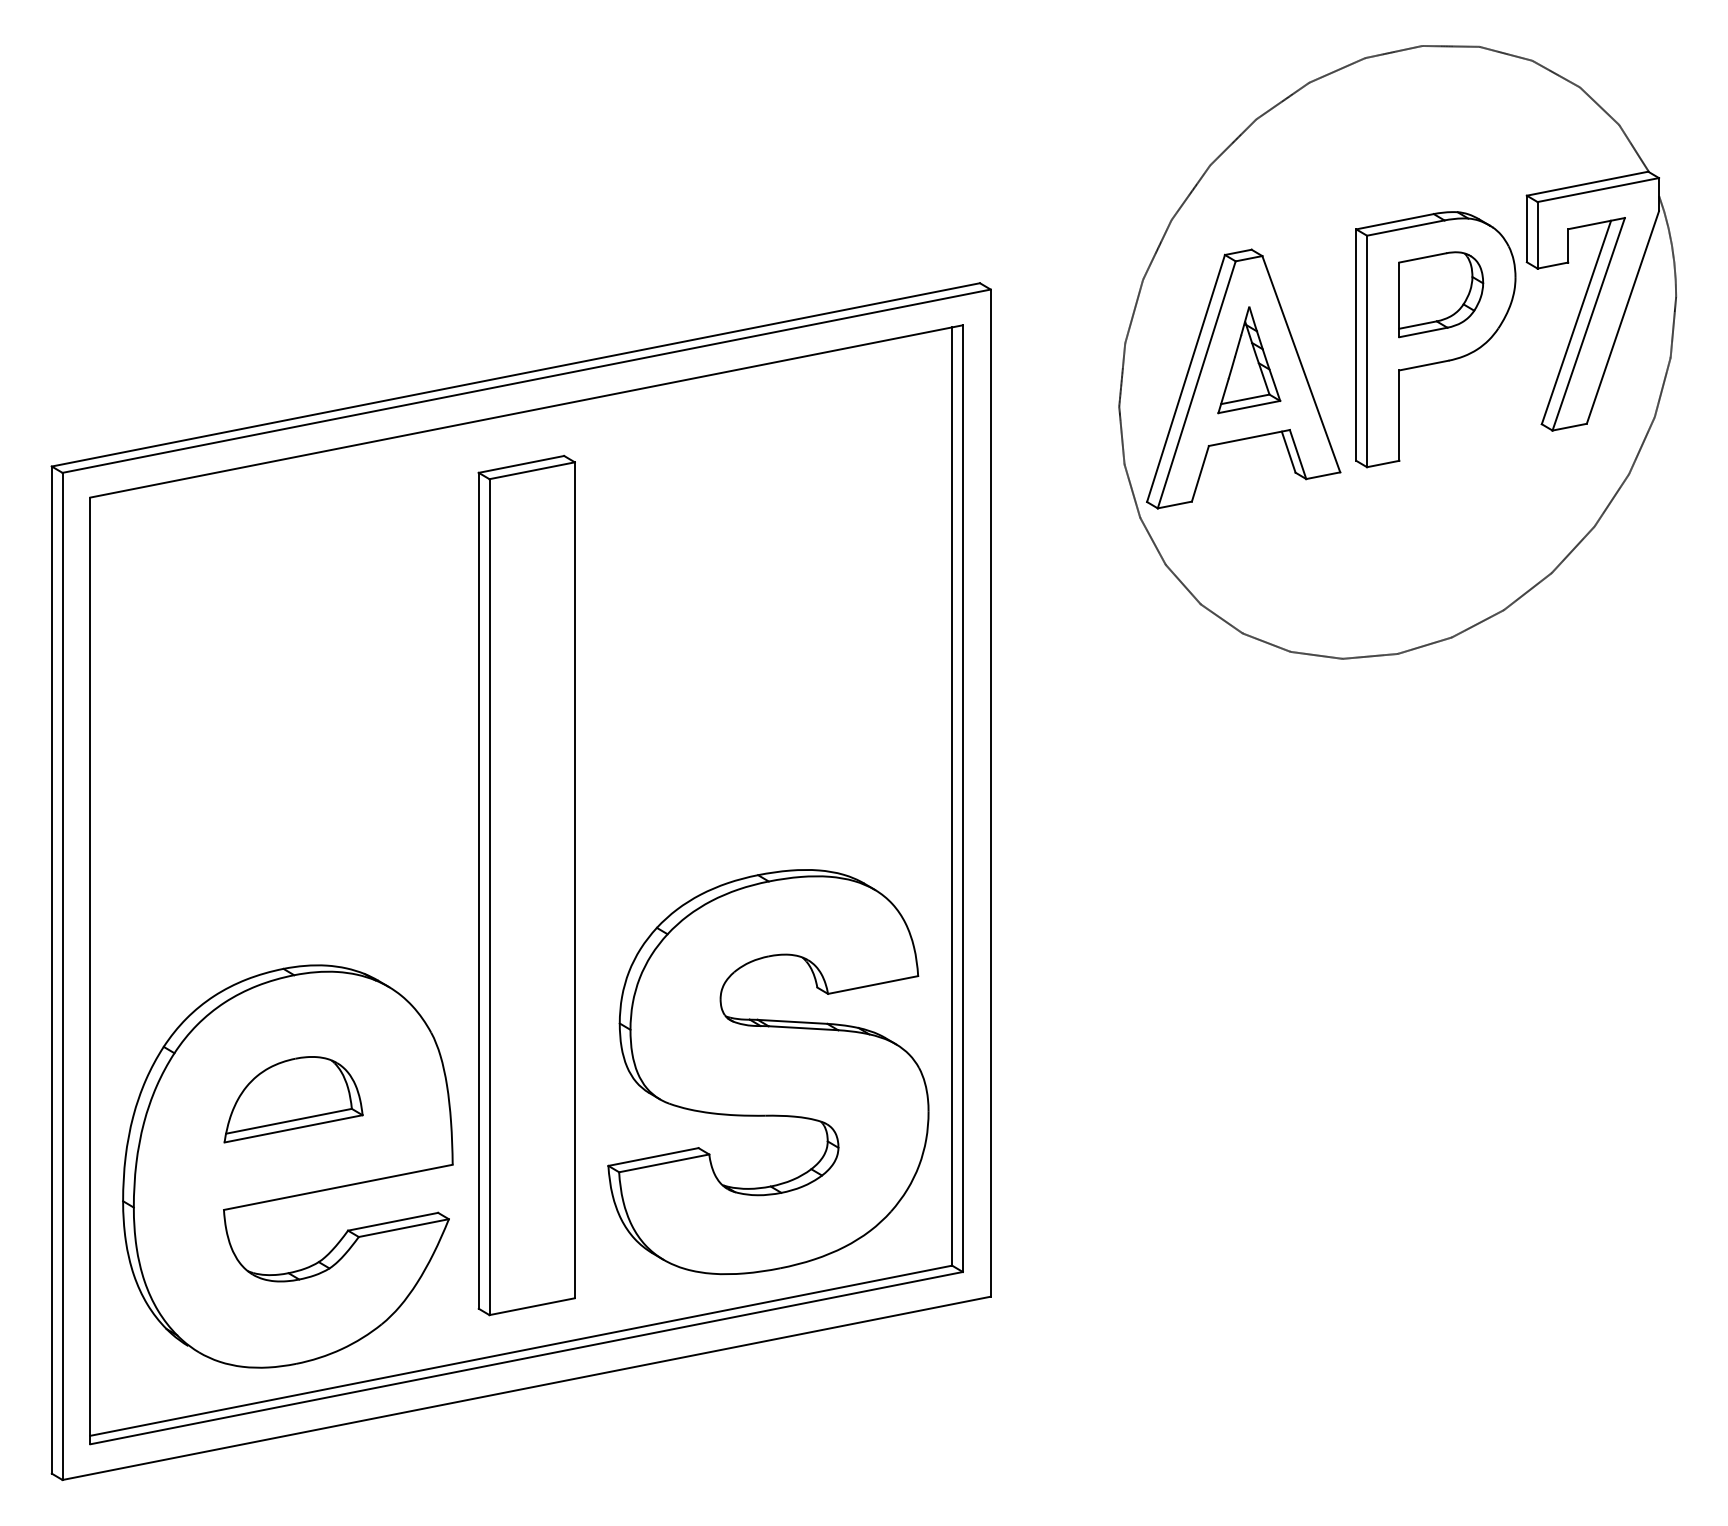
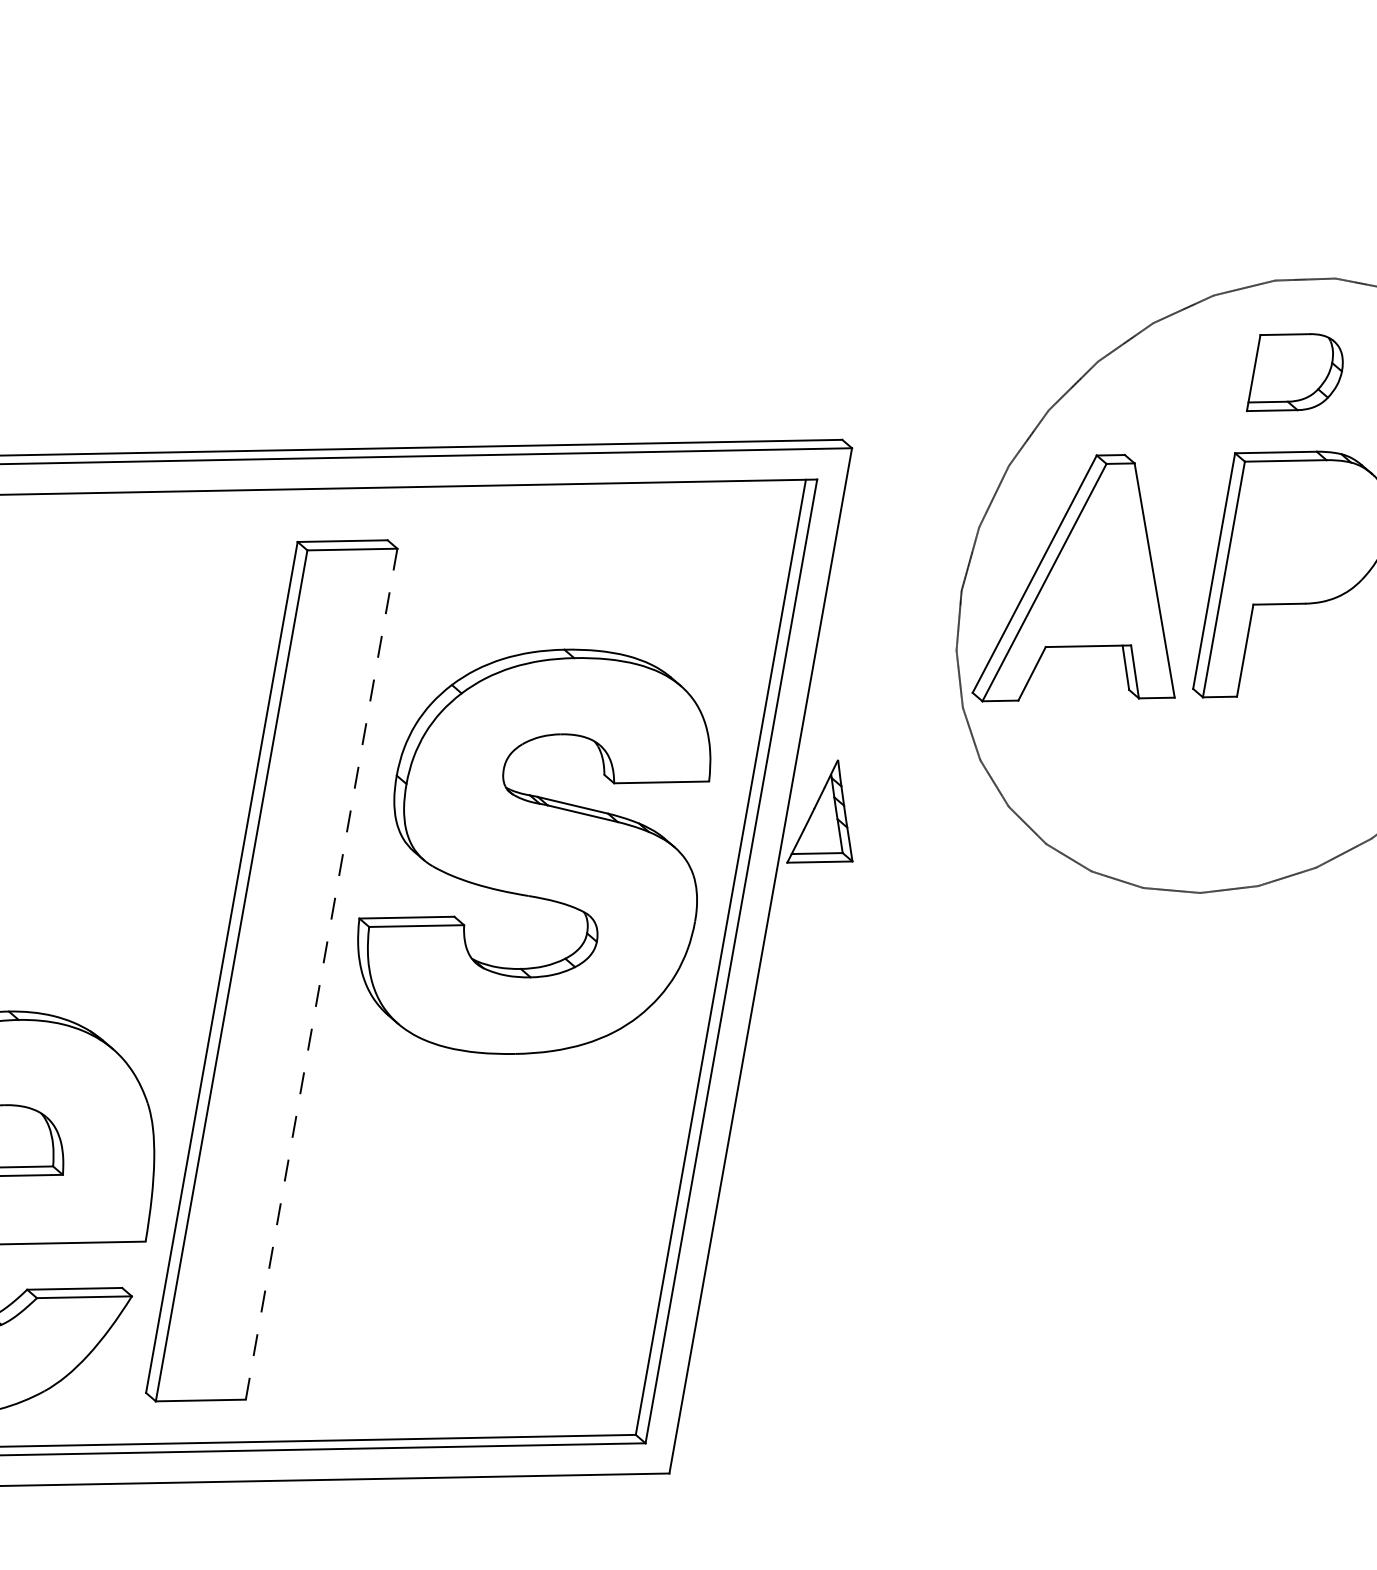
part: (1441, 294) -> (1297, 375), moved
part: (1249, 360) -> (828, 814), moved
line: (574, 880) -> (321, 974), solid -> dashed
part: (768, 1072) -> (539, 852), moved

